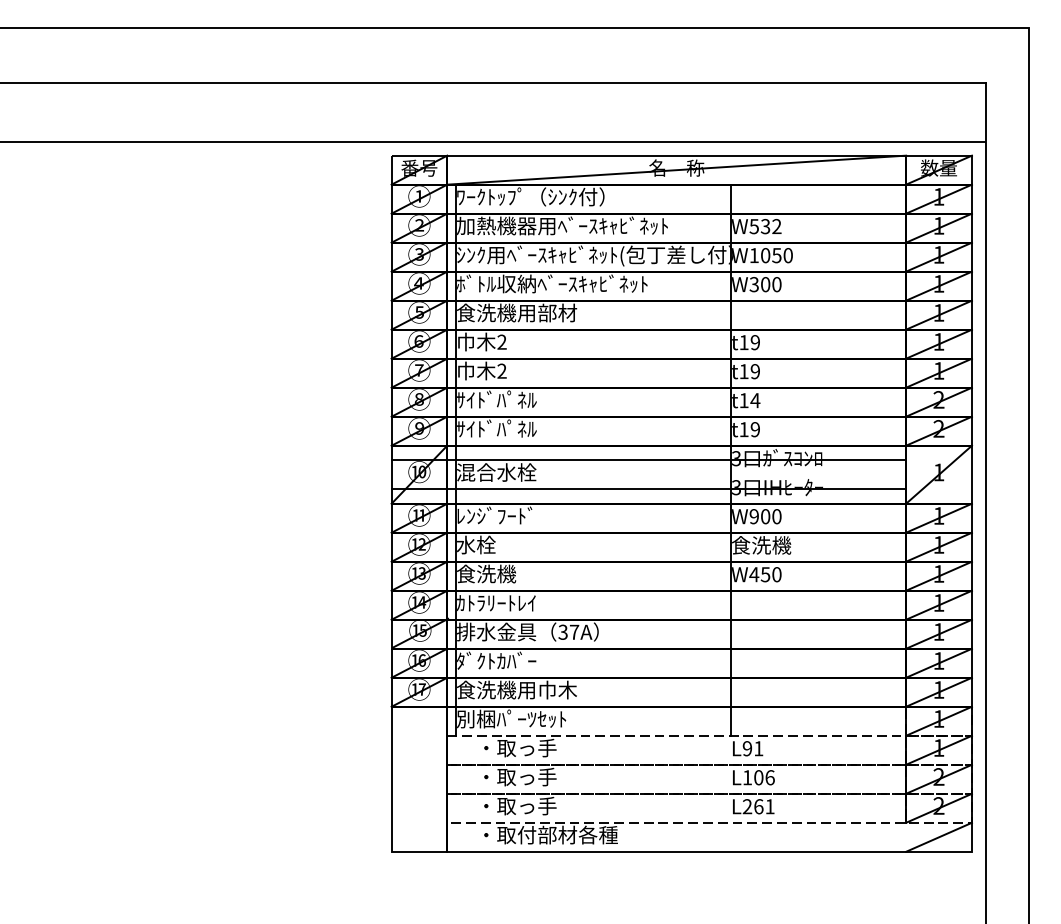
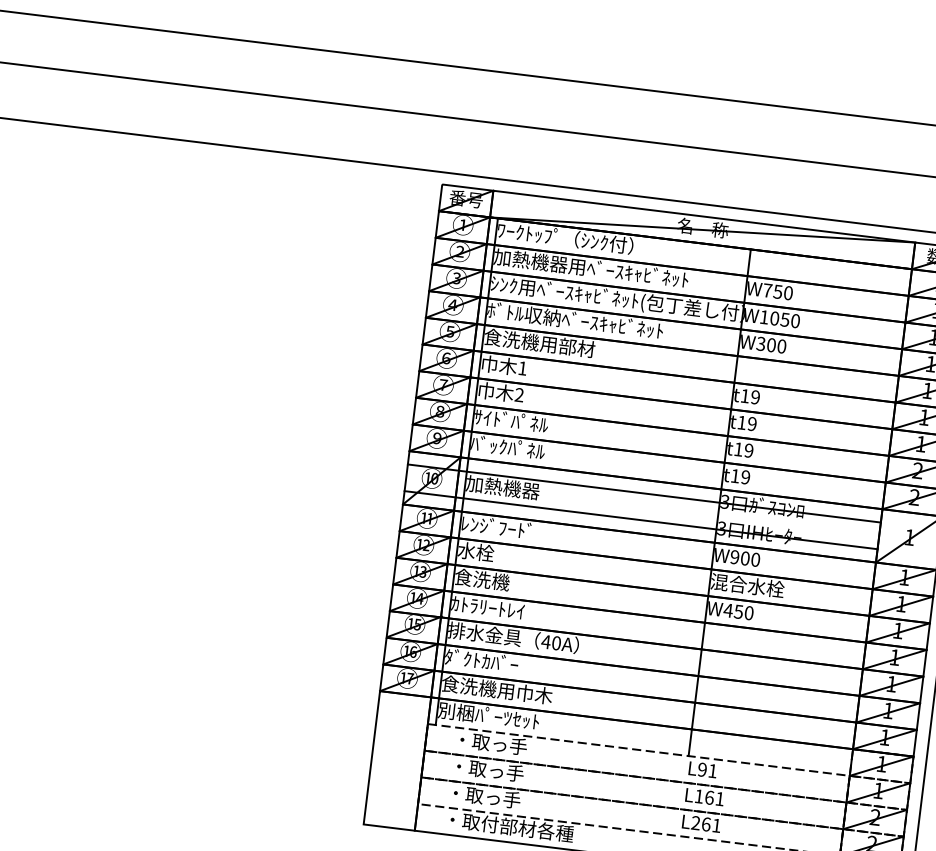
text: (765, 226) -> (777, 291), W532 -> W750
text: (501, 341) -> (522, 367), 2 -> 1
text: (755, 400) -> (749, 450), t14 -> t19
text: (476, 428) -> (489, 444), ｻｲﾄﾞﾊﾟﾈﾙ -> ﾊﾞｯｸﾊﾟﾈﾙ
text: (496, 472) -> (502, 487), 混合水栓 -> 加熱機器
text: (771, 545) -> (747, 585), 食洗機 -> 混合水栓
text: (568, 631) -> (551, 641), 37A -> 40A
text: (764, 777) -> (714, 798), L106 -> L161

